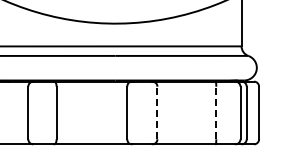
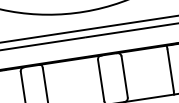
line: (157, 112) -> (124, 76), dashed -> solid
line: (216, 112) -> (170, 69), dashed -> solid

